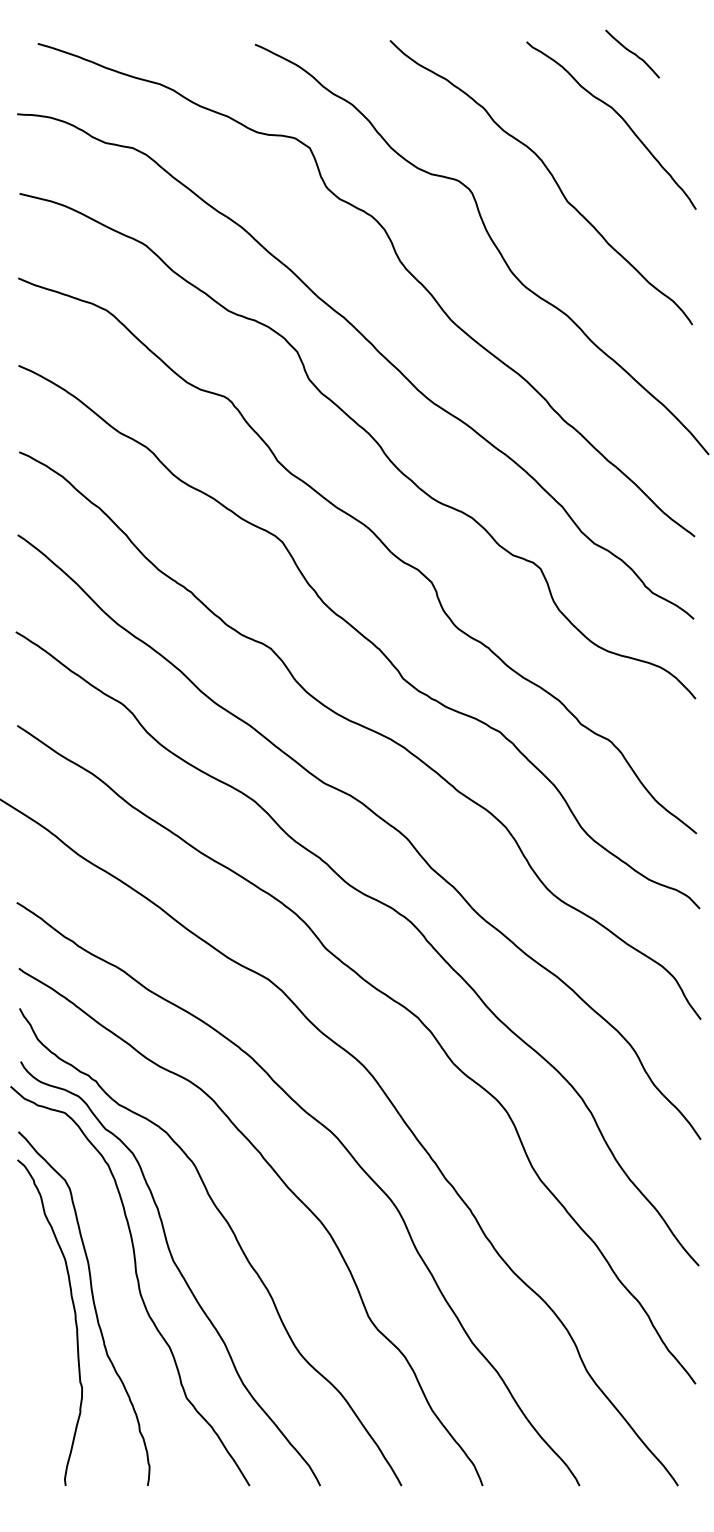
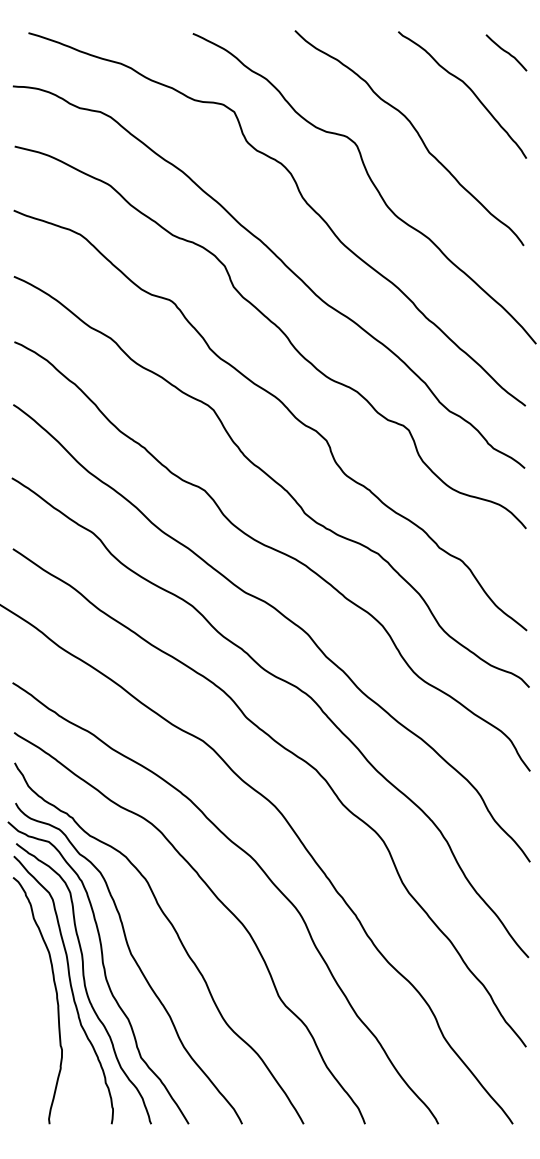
curve: (632, 53) -> (506, 52), moved
curve: (110, 1300) -> (83, 983), added

